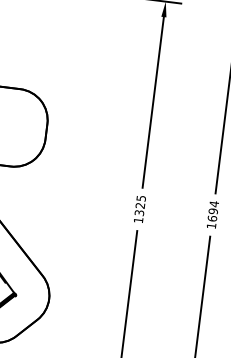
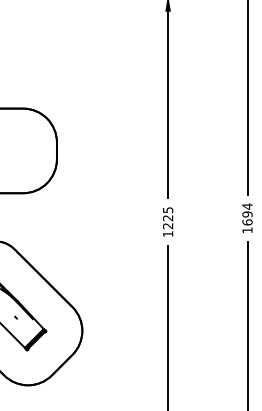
text: (139, 213) -> (168, 226), 1325 -> 1225

